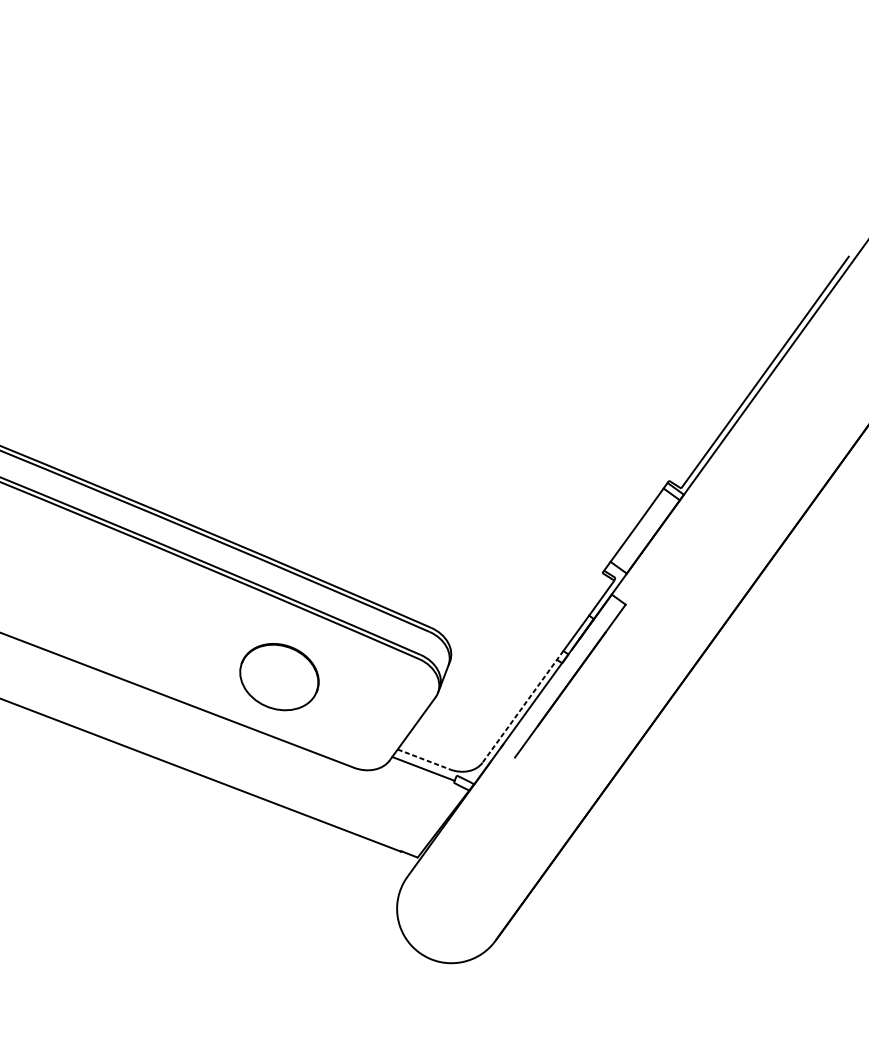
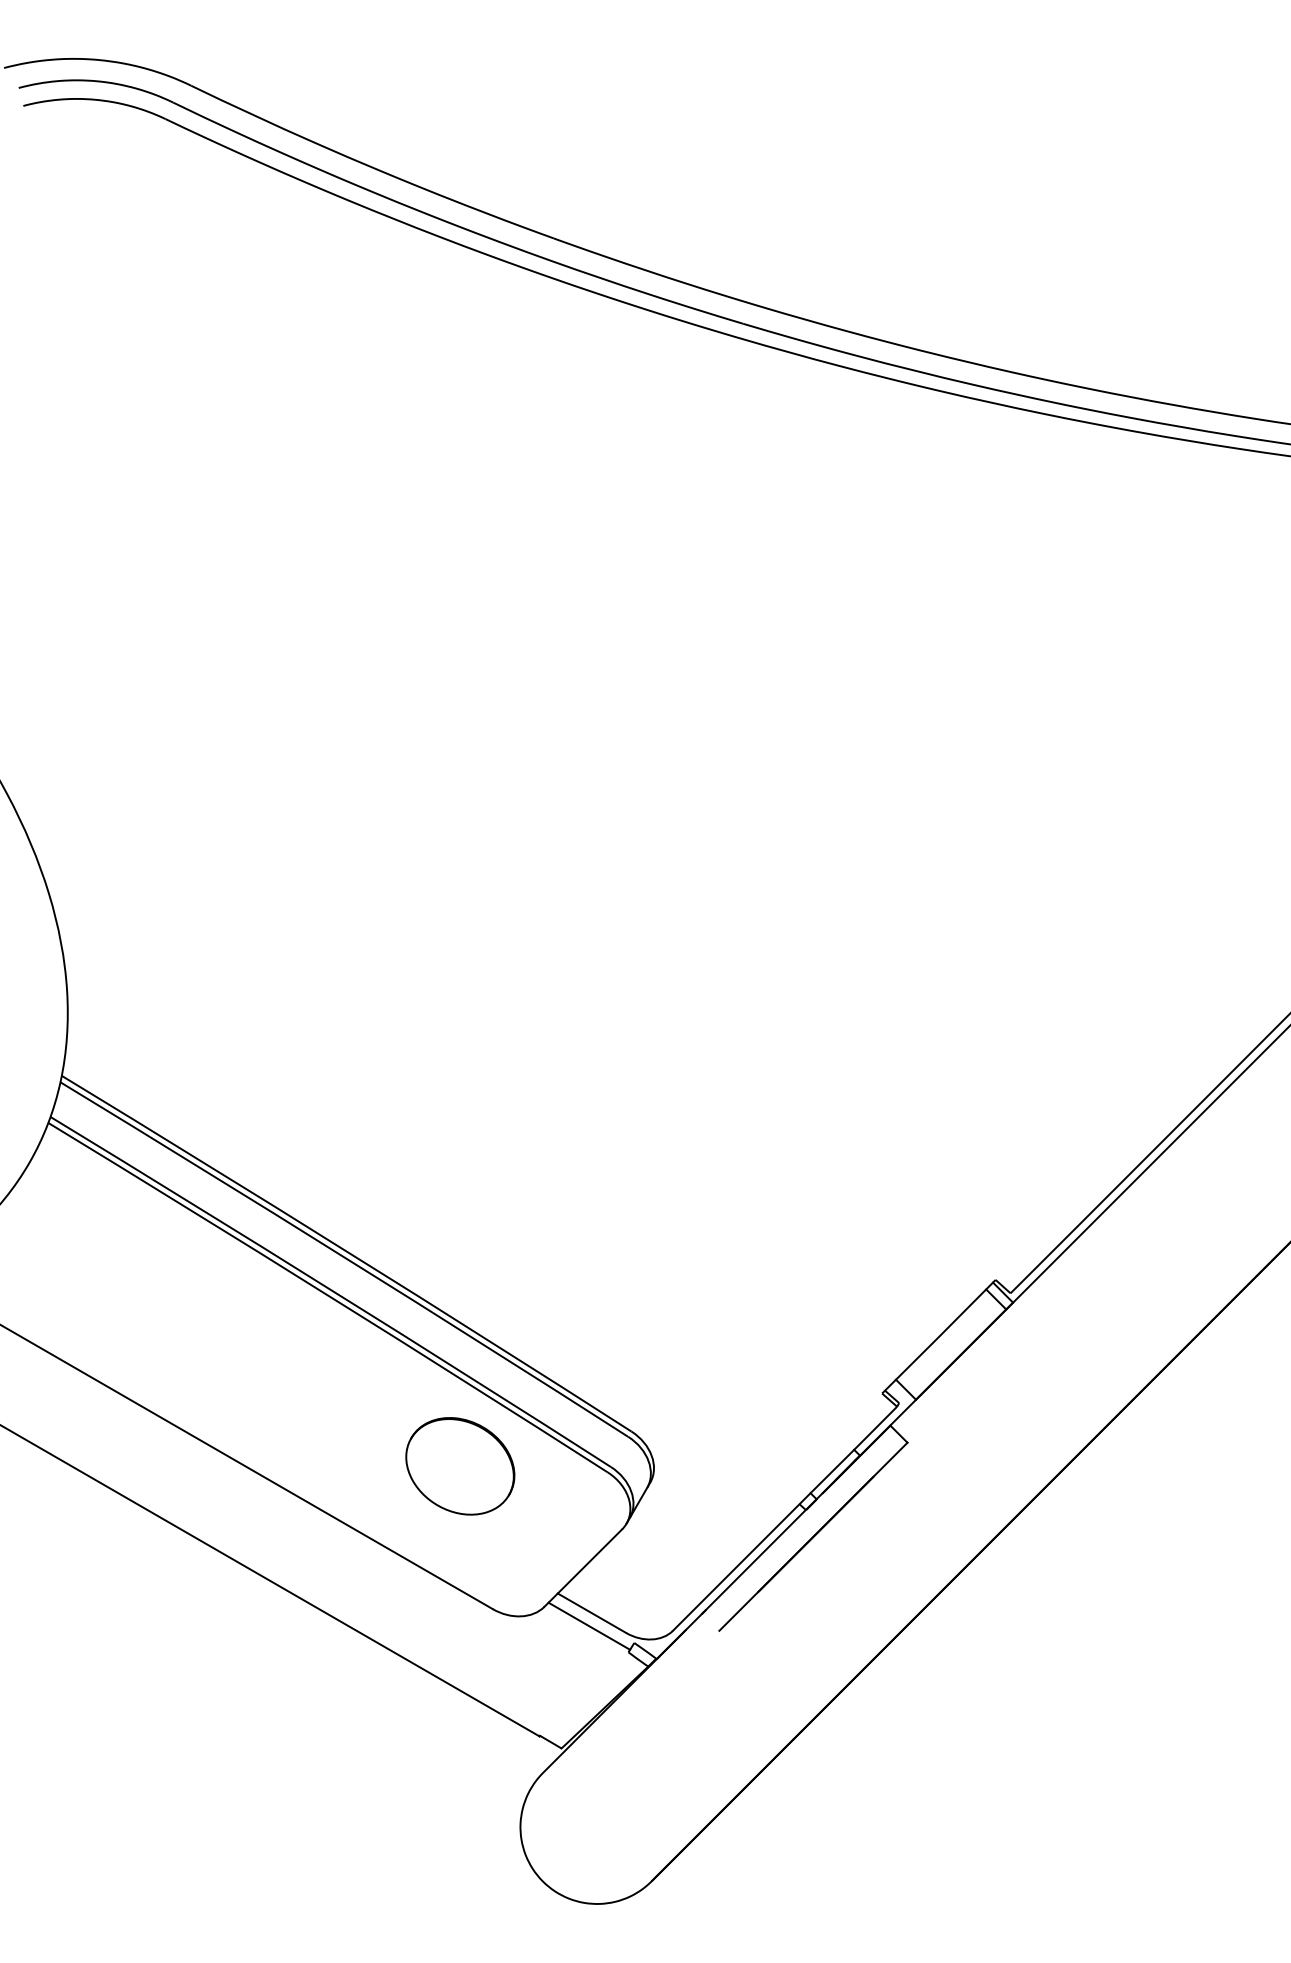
part: (279, 677) -> (460, 1466), moved
line: (522, 707) -> (741, 1562), dashed -> solid
line: (424, 759) -> (592, 1613), dashed -> solid

